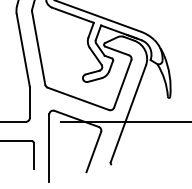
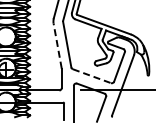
line: (22, 51) -> (57, 46), solid -> dashed
line: (79, 99) -> (92, 76), solid -> dashed

